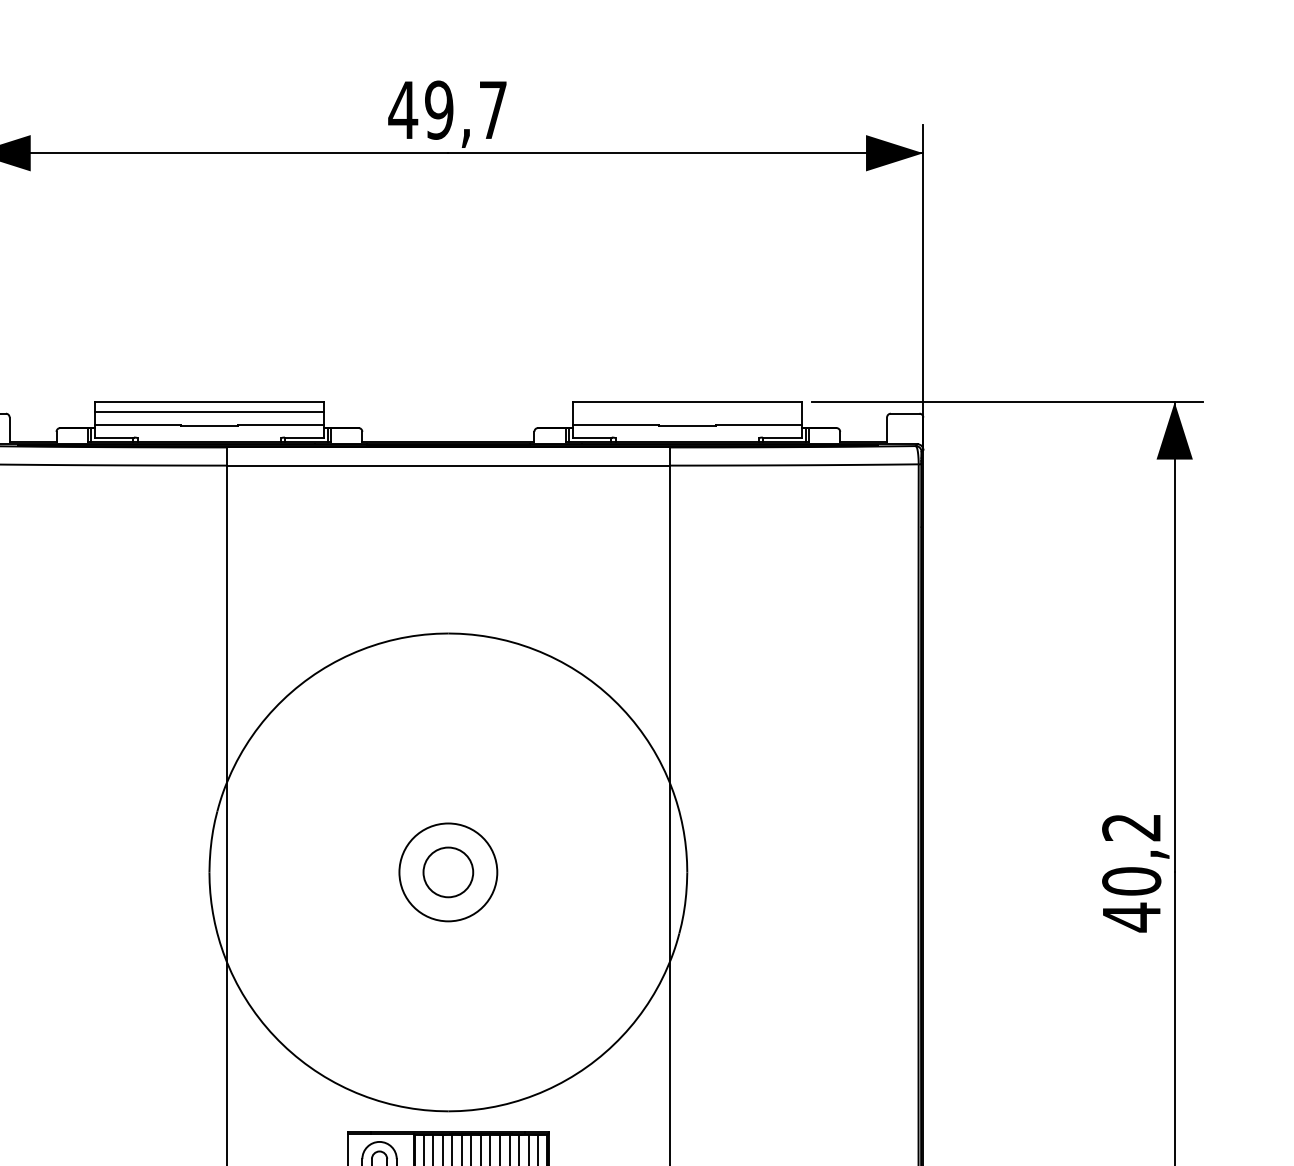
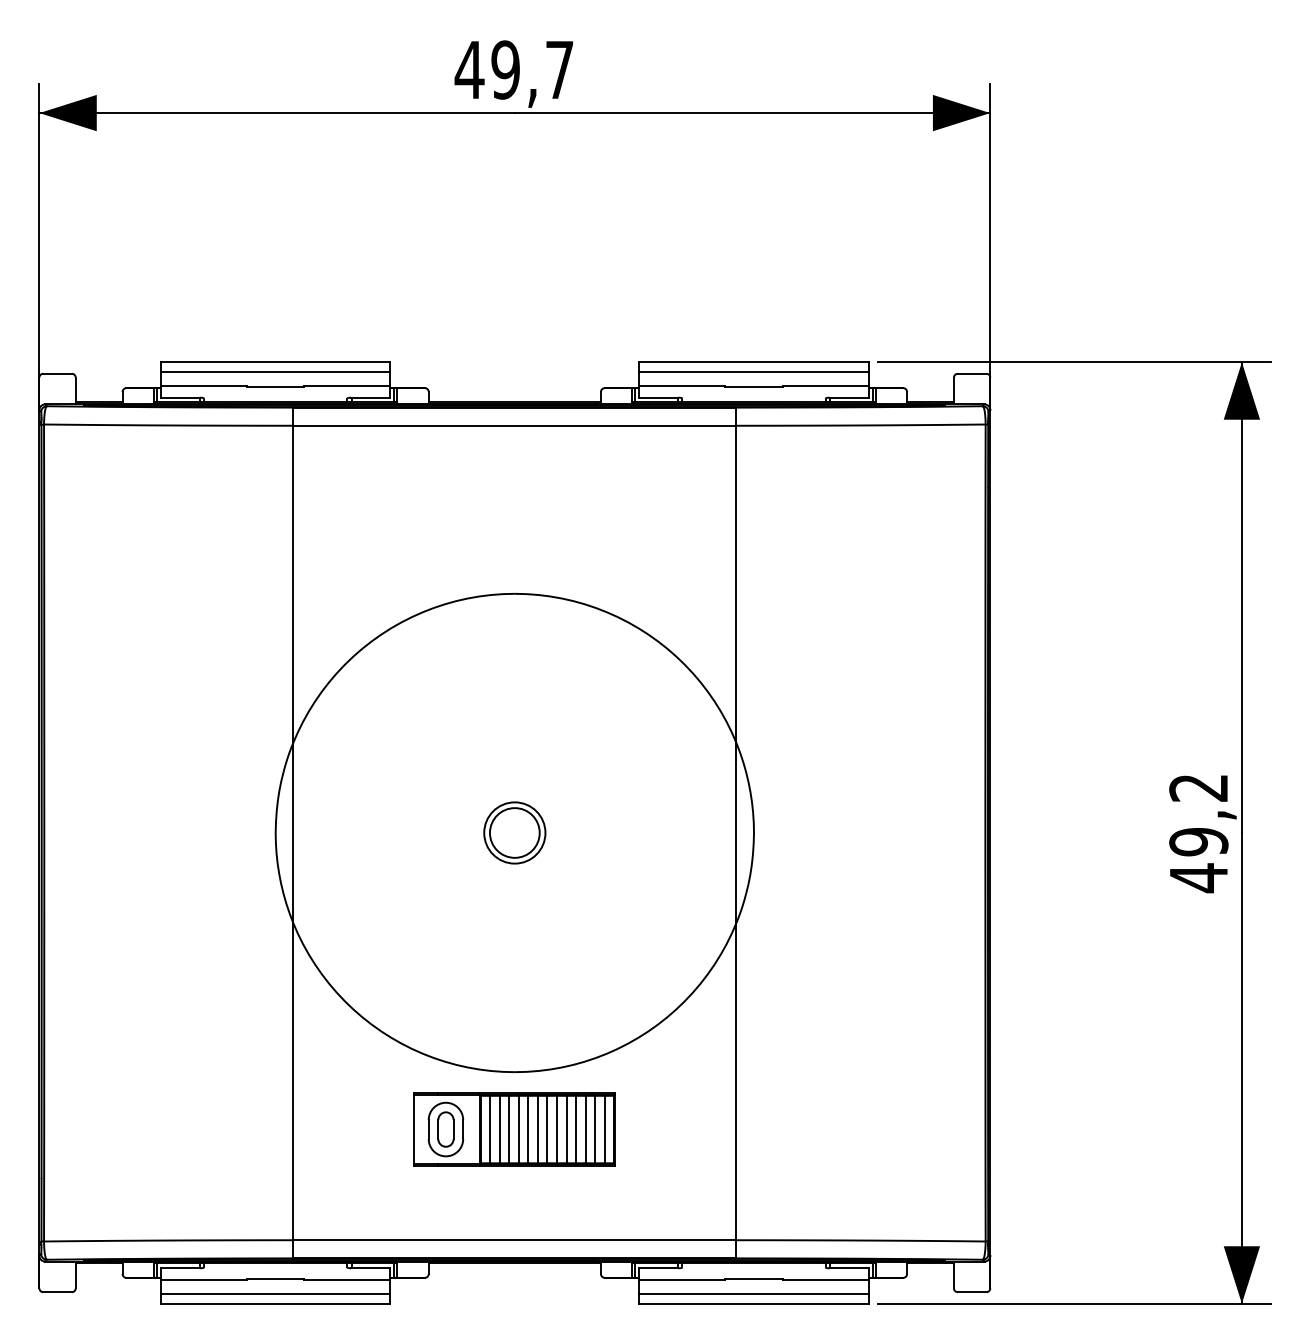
line: (686, 412) -> (753, 372), added
circle: (448, 871) -> (514, 832), size x0.62
text: (1131, 880) -> (1198, 841), 40,2 -> 49,2

